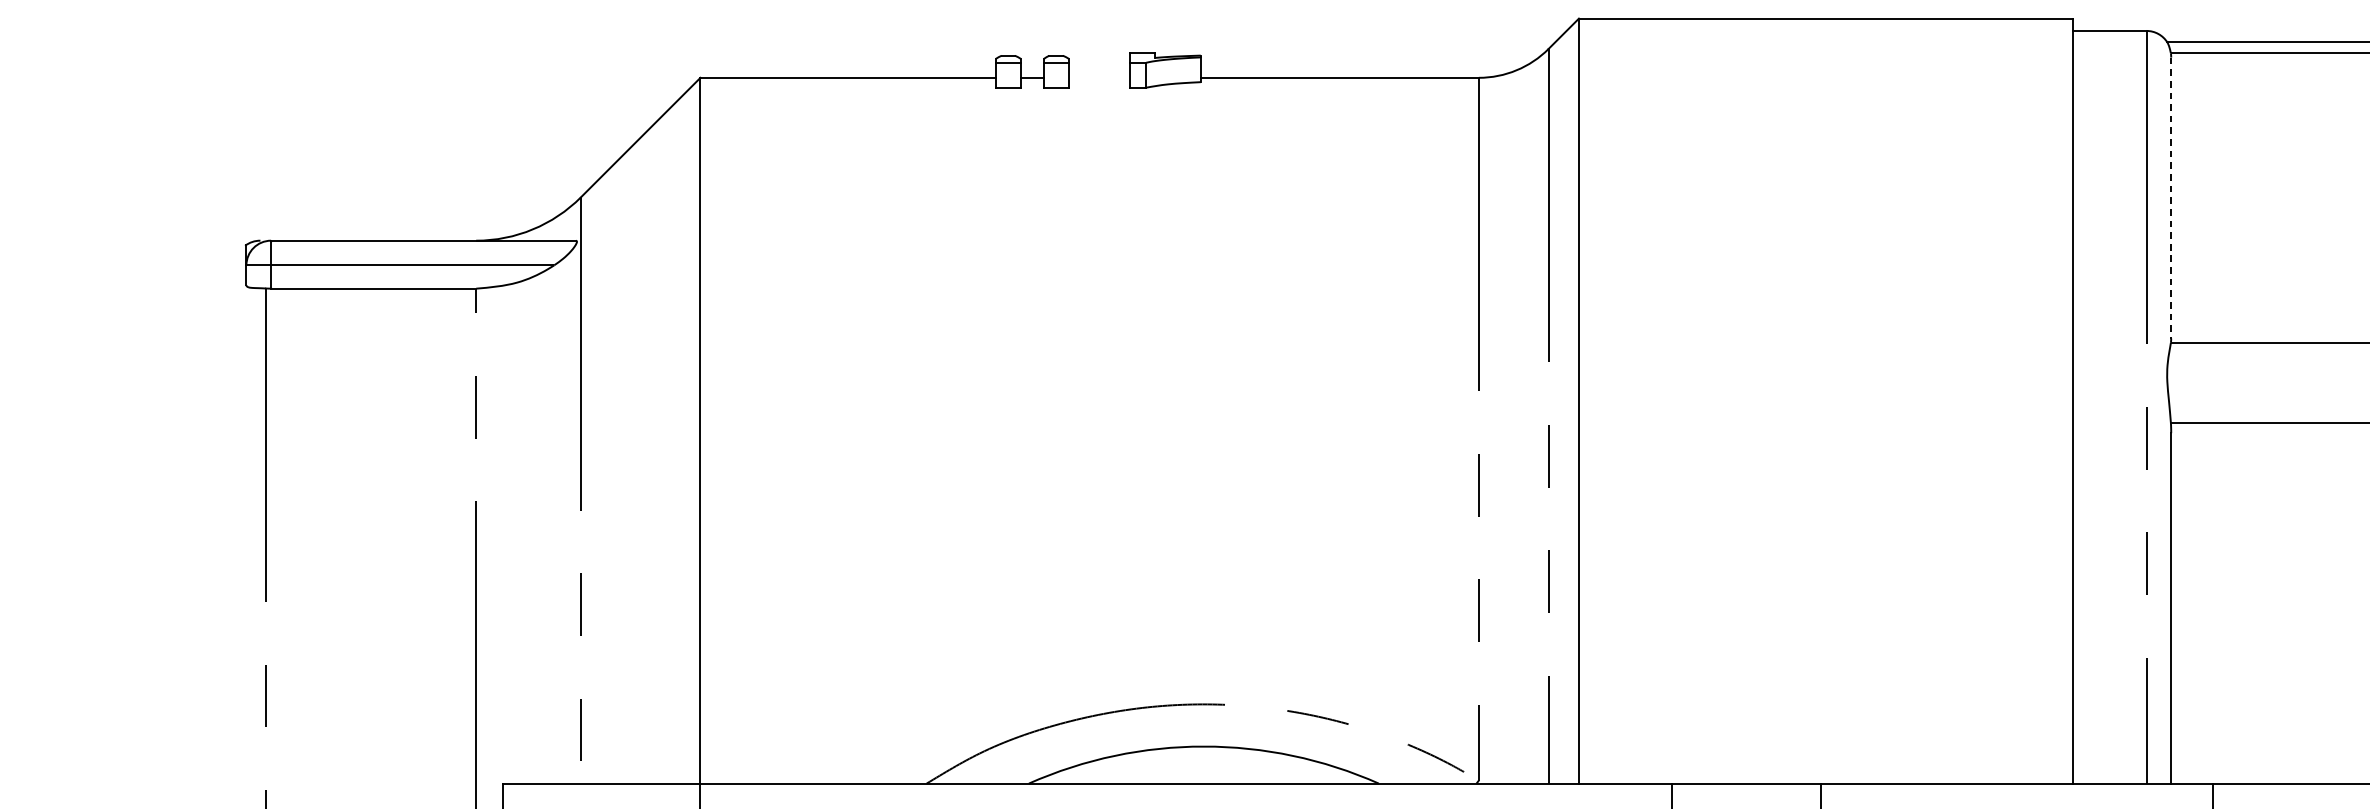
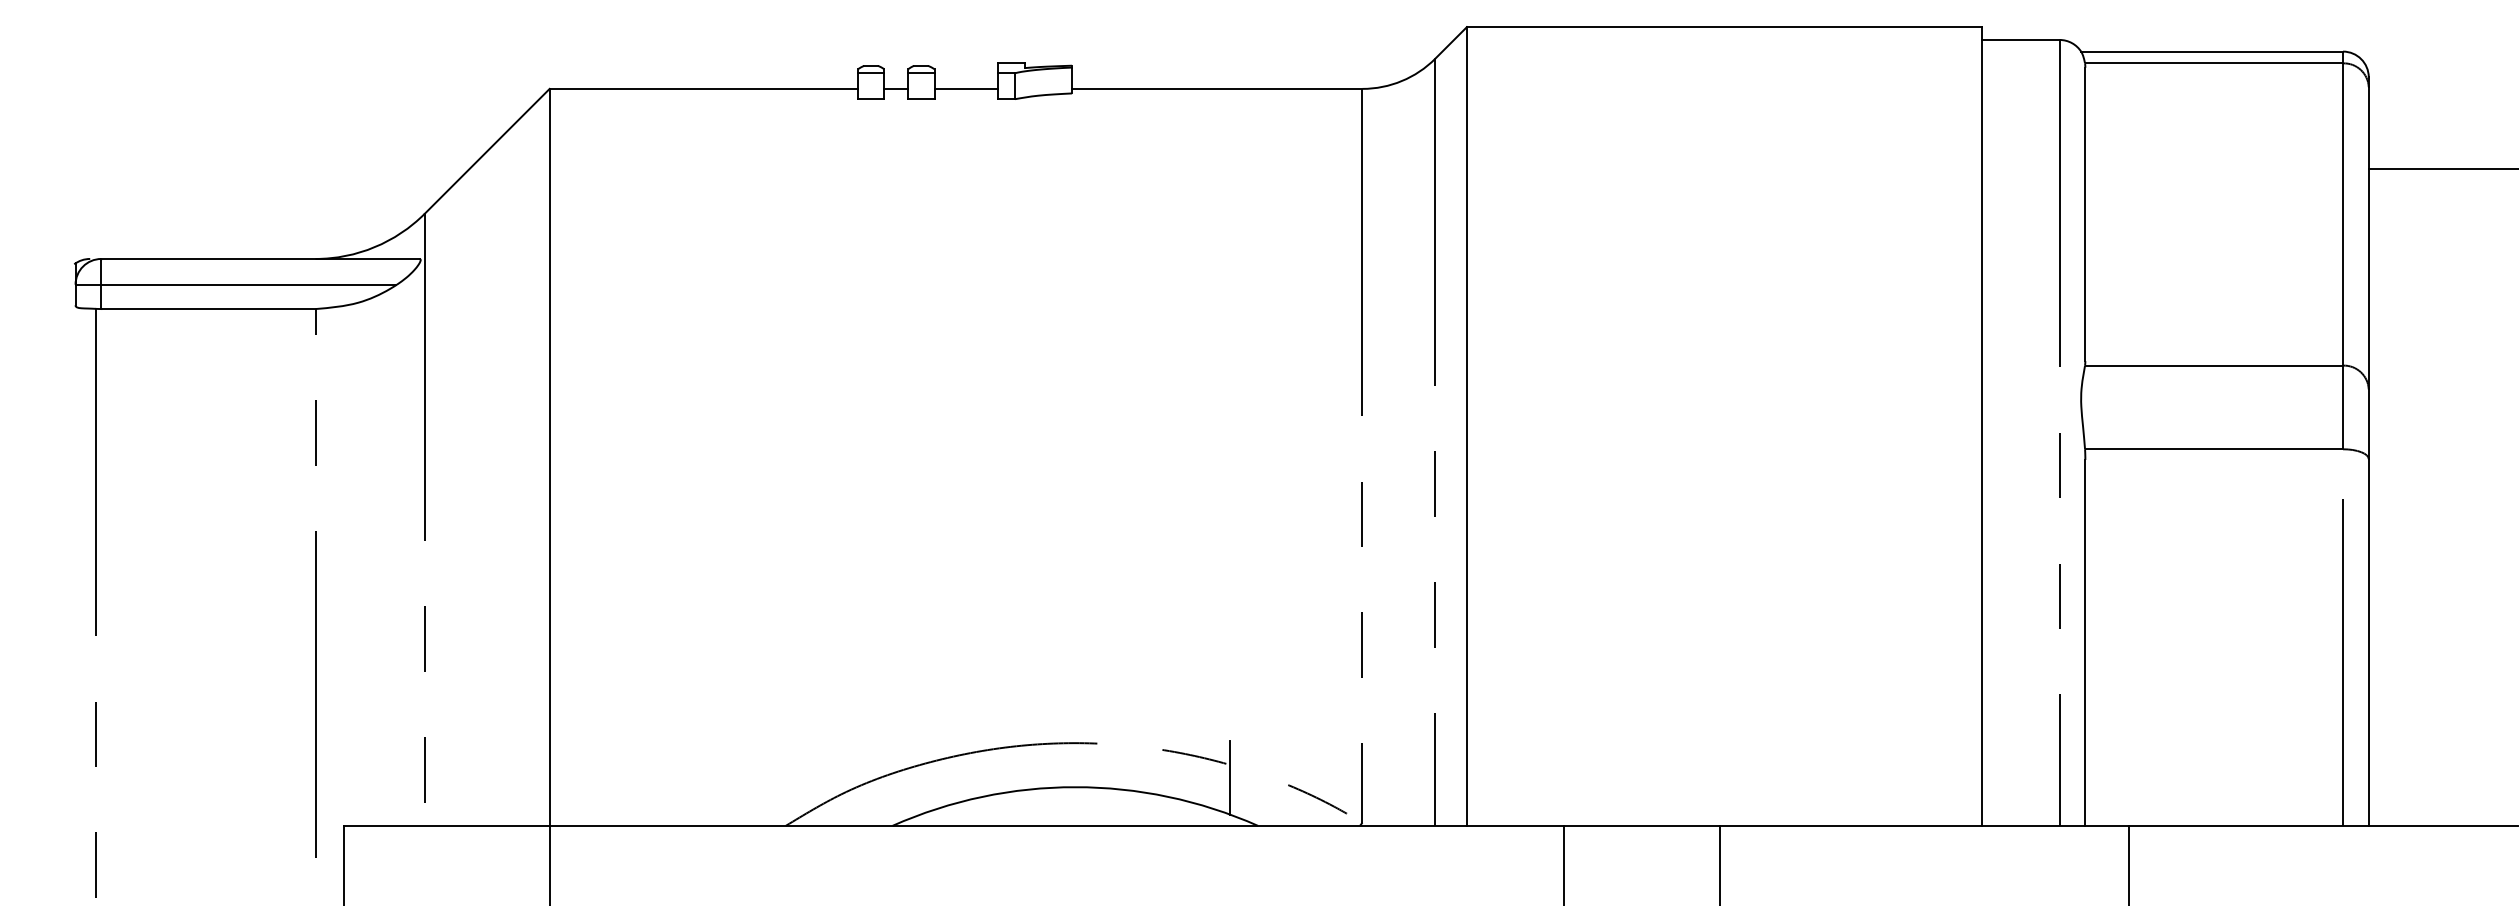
line: (1099, 77) -> (966, 88), added
line: (2171, 198) -> (2085, 214), dashed -> solid
line: (1351, 737) -> (1229, 777), added

